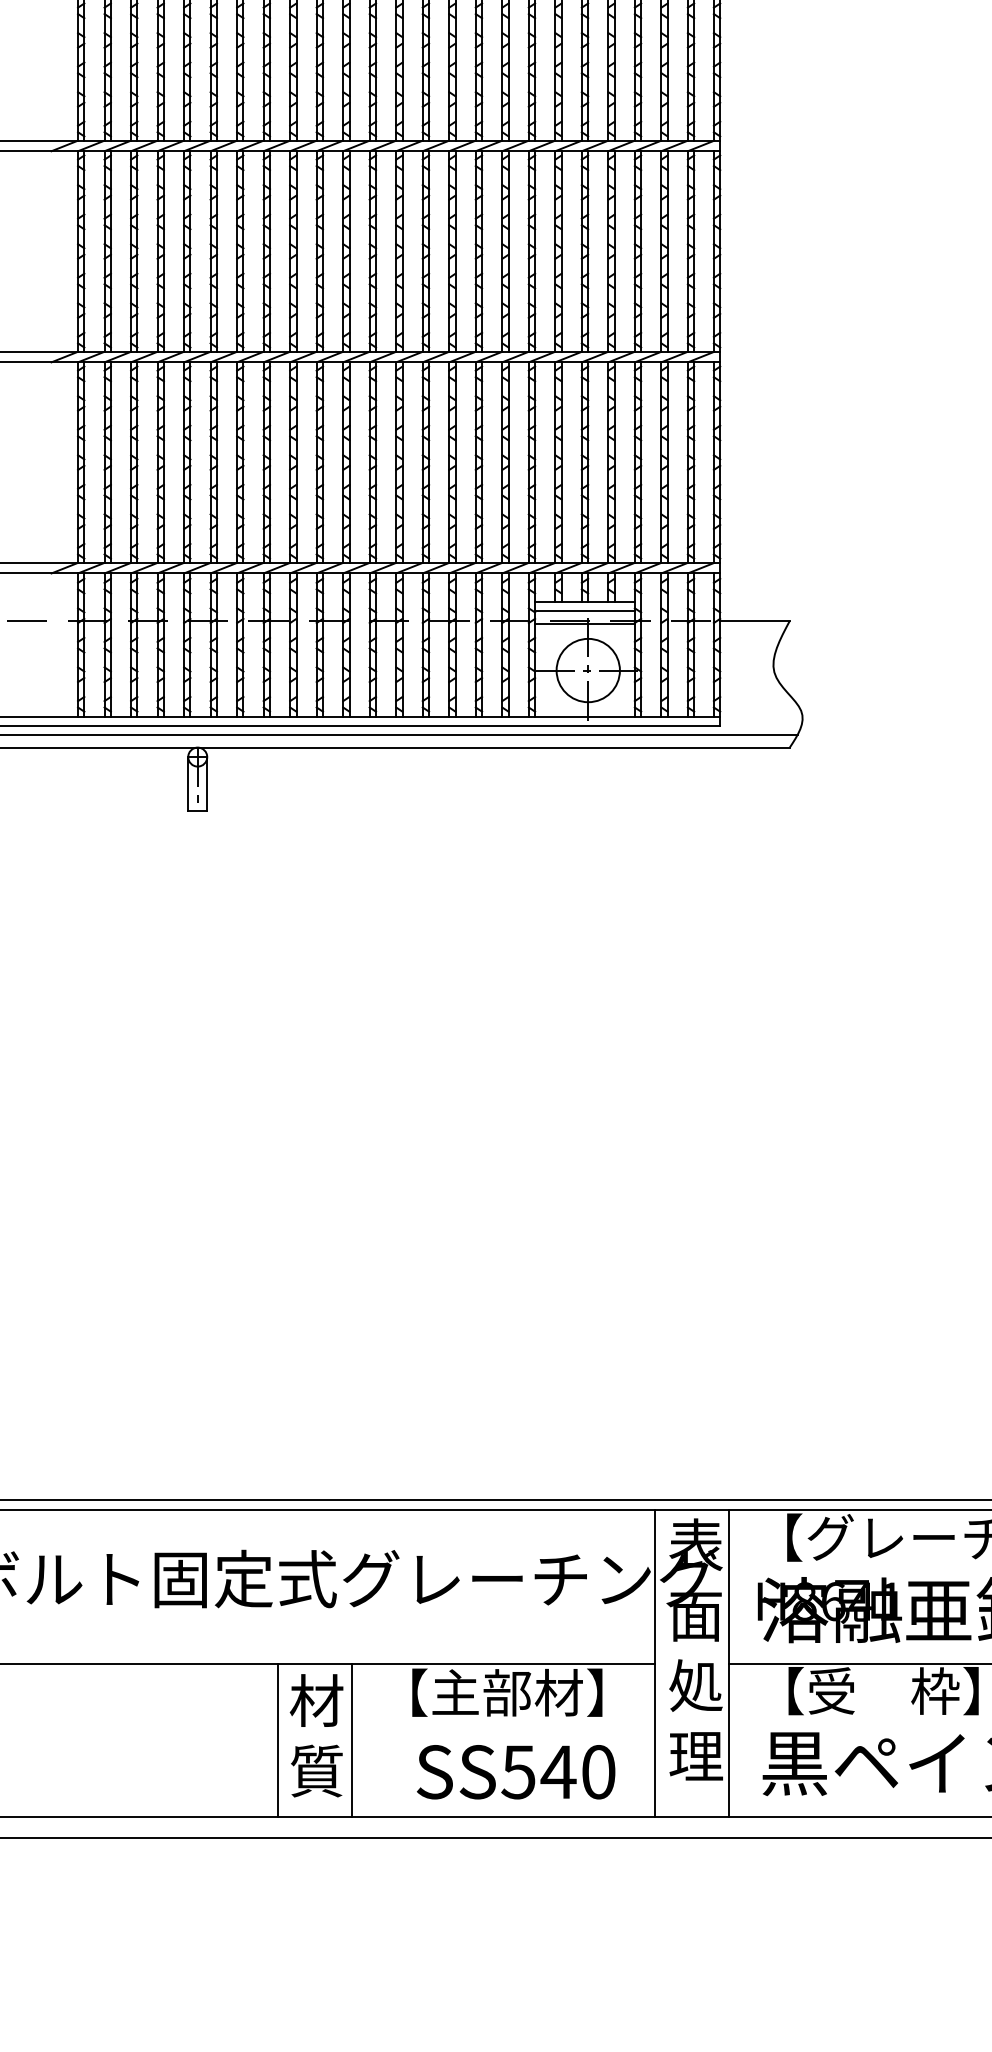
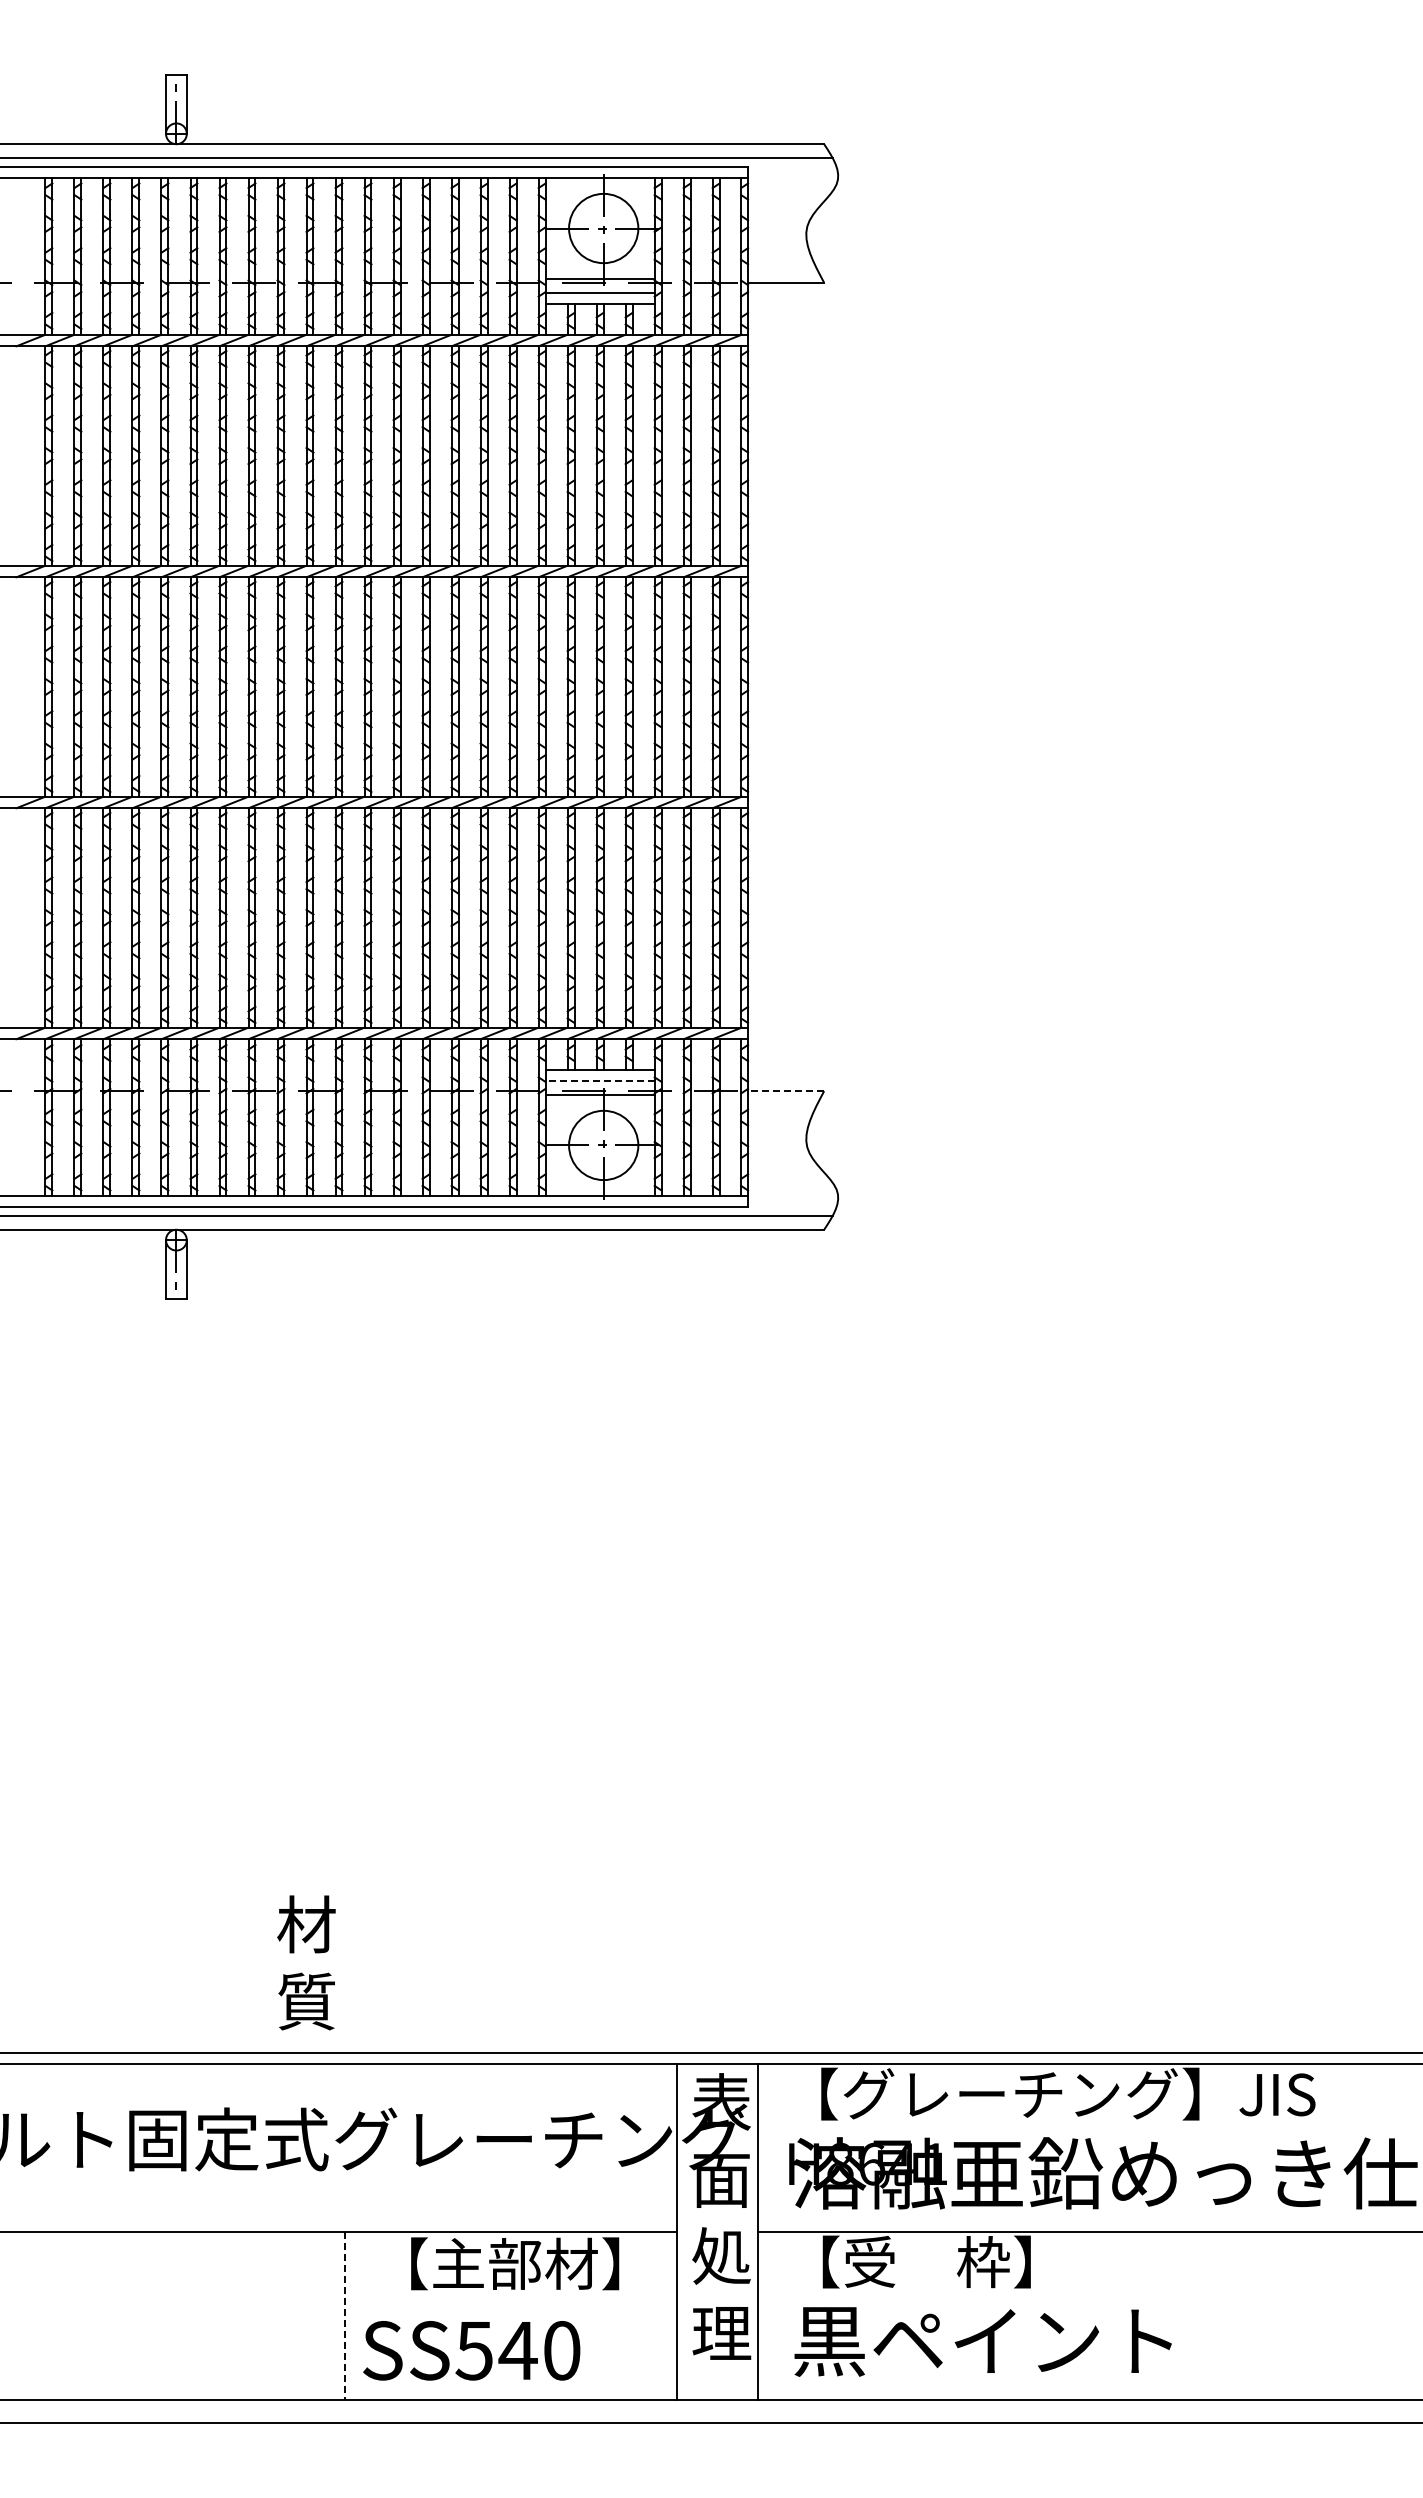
line: (585, 611) -> (600, 1080), solid -> dashed
line: (754, 621) -> (785, 1091), solid -> dashed
text: (316, 1735) -> (306, 1962), moved
line: (278, 1739) -> (264, 2315), removed
line: (352, 1740) -> (345, 2316), solid -> dashed
text: (515, 1771) -> (471, 2350), moved

